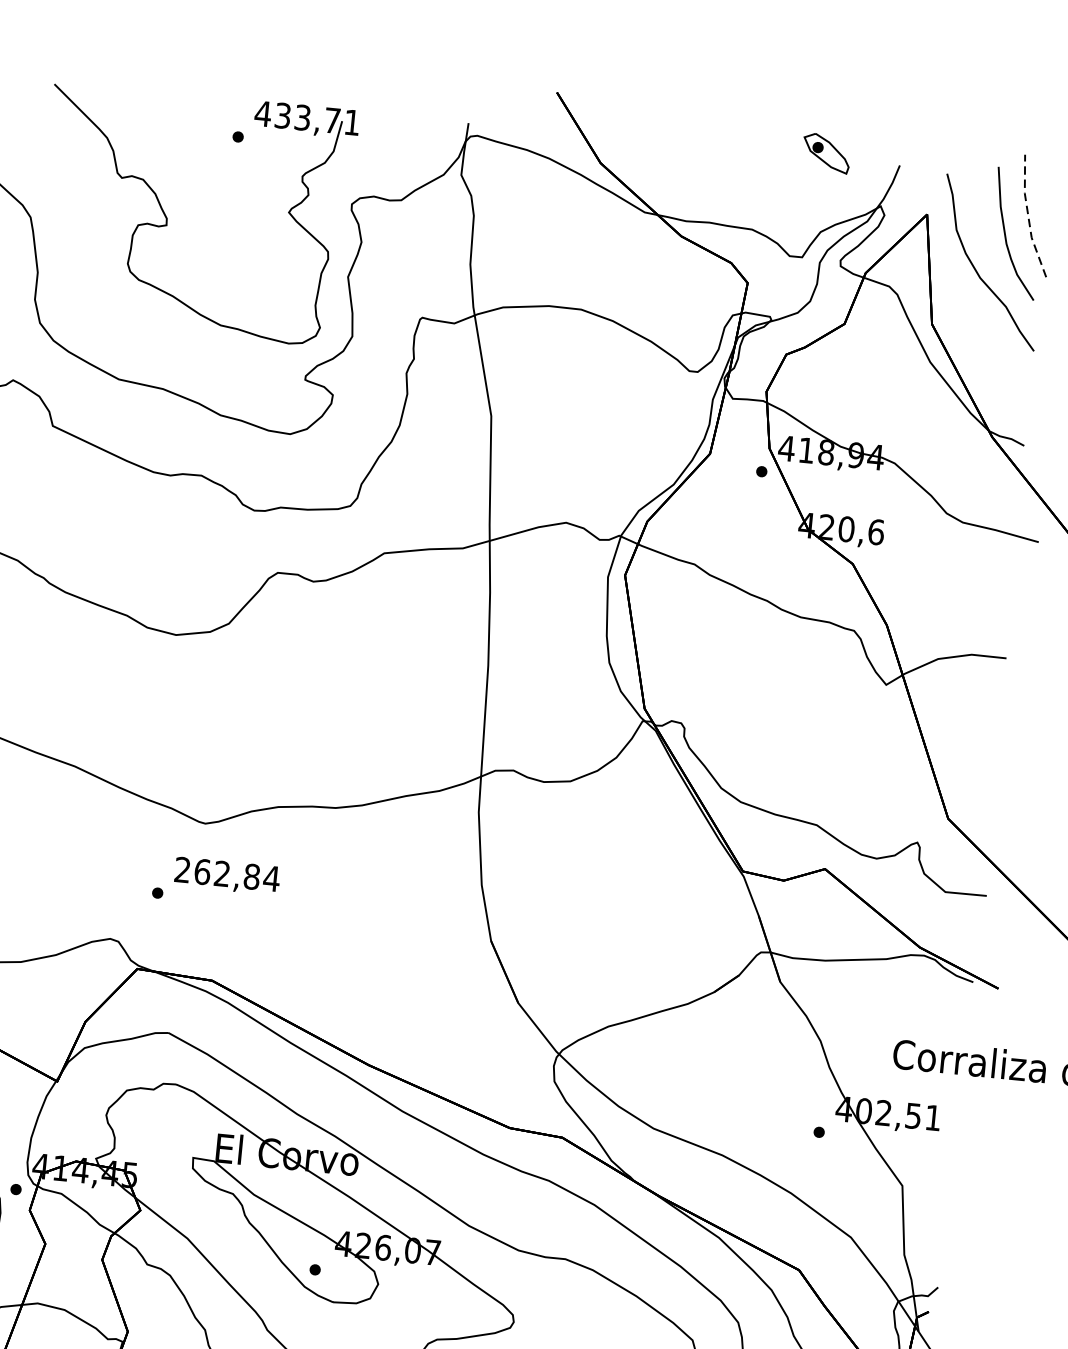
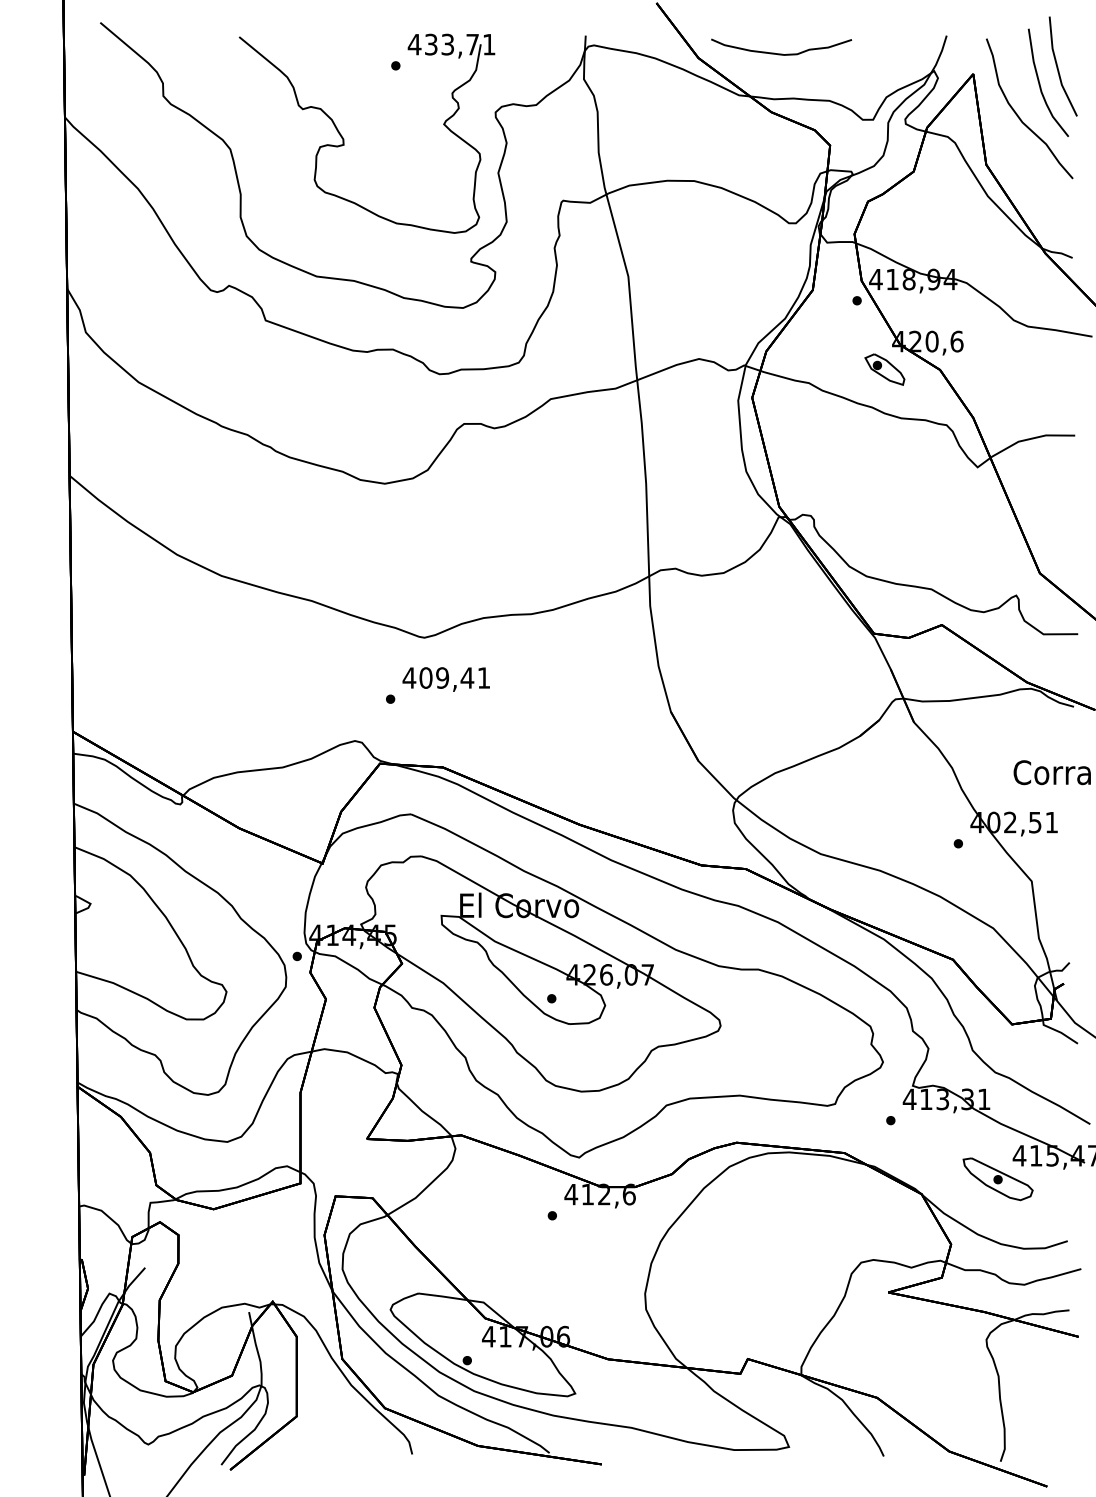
part: (826, 153) -> (884, 369), moved
curve: (700, 167) -> (781, 53), added
line: (1028, 216) -> (1057, 67), dashed -> solid
text: (227, 873) -> (446, 677), 262,84 -> 409,41

